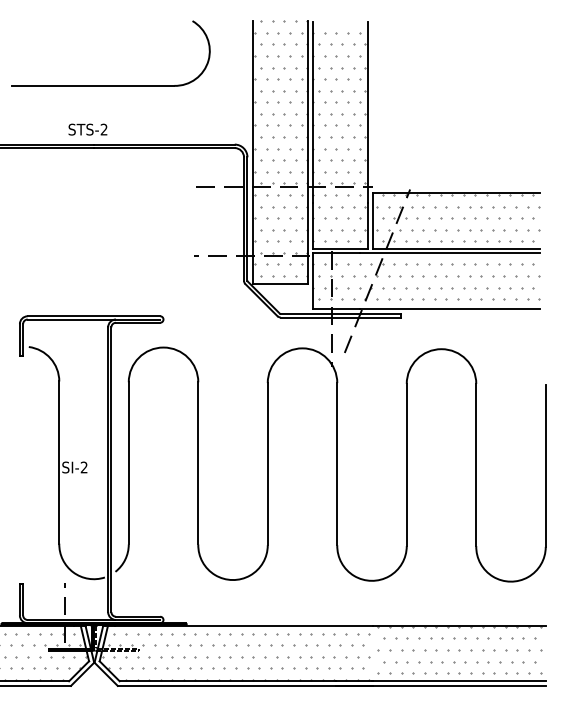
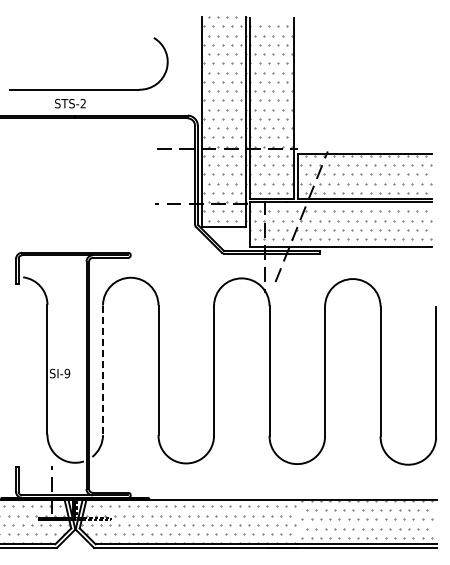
part: (110, 85) -> (88, 89), moved
line: (129, 463) -> (103, 370), solid -> dashed
text: (84, 467) -> (67, 373), SI-2 -> SI-9

